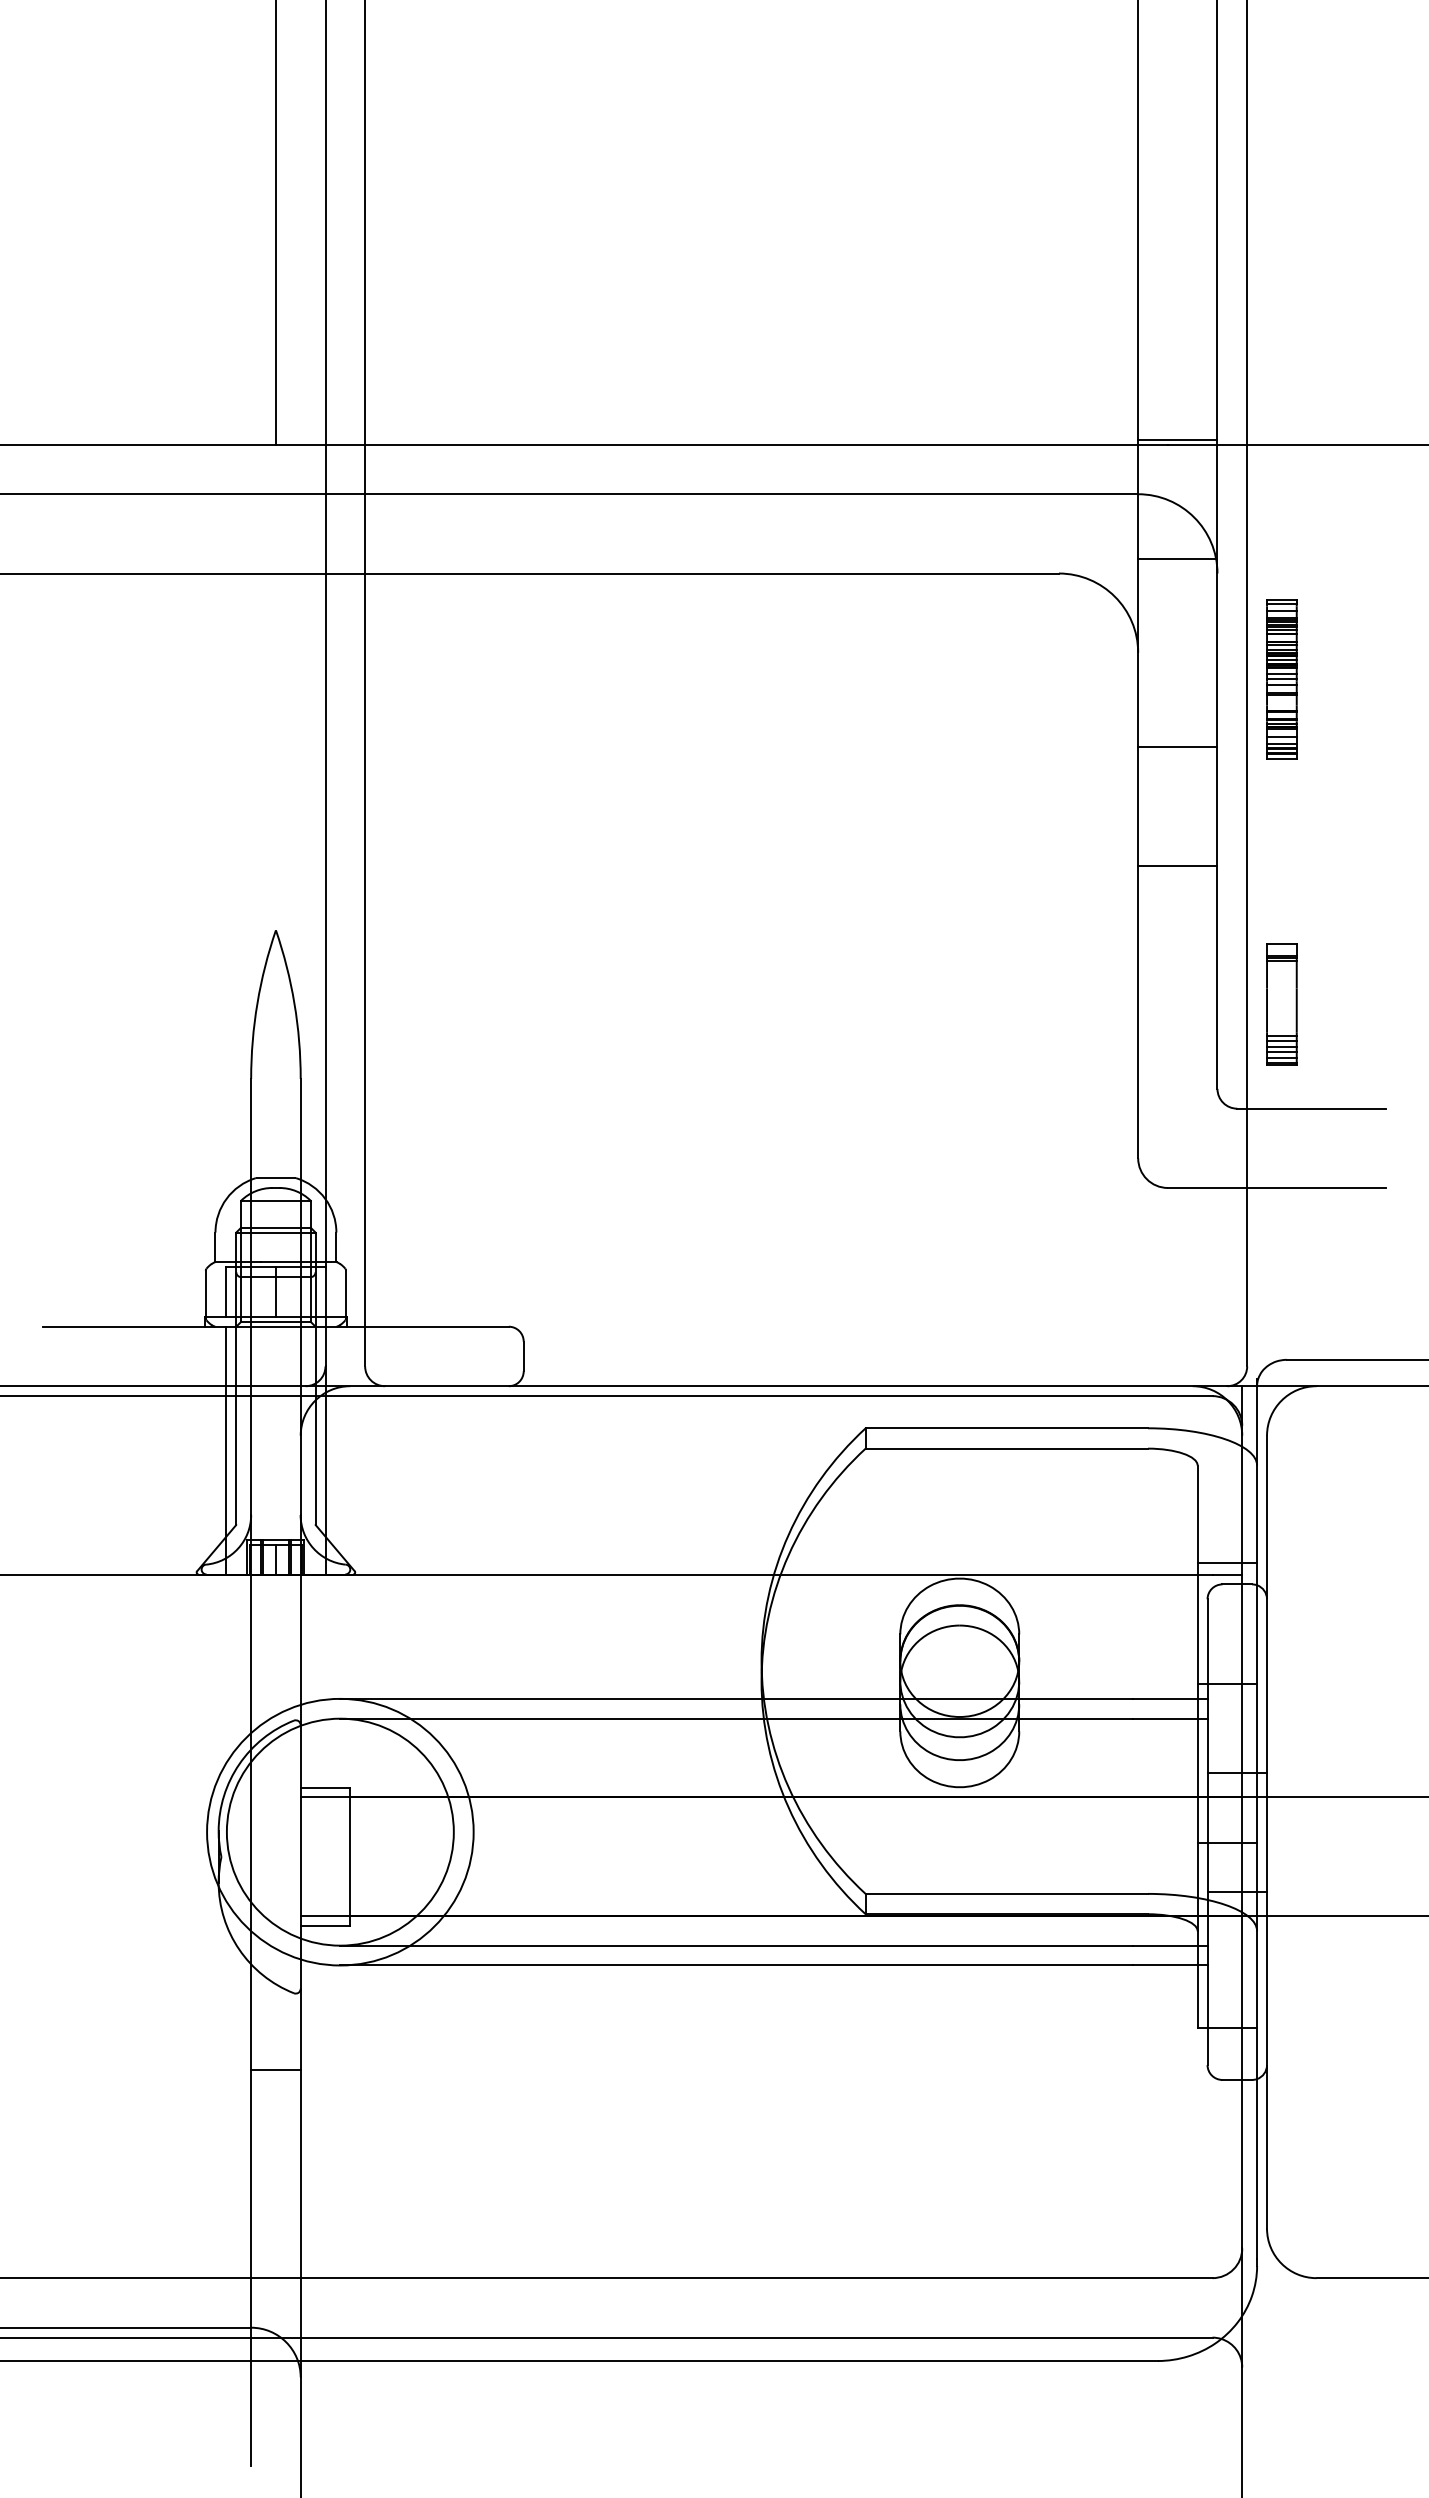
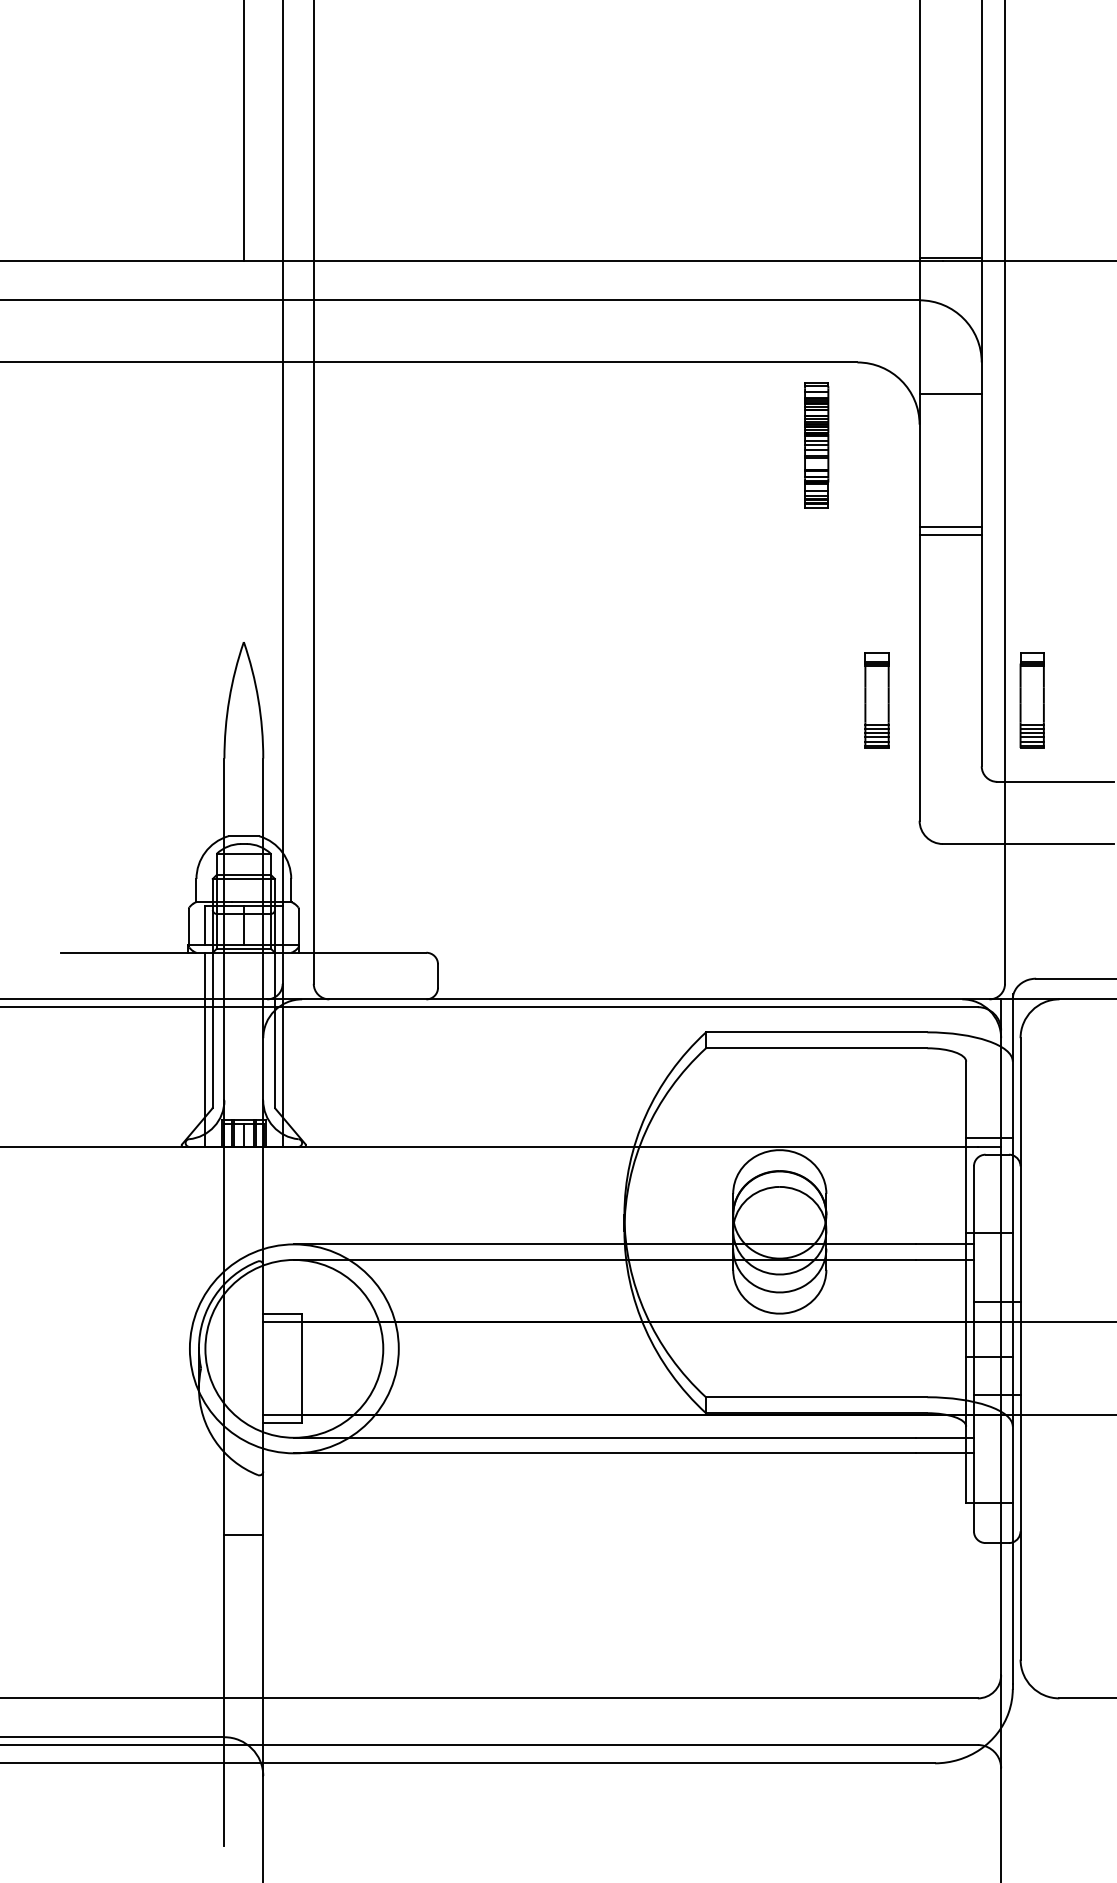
line: (1177, 559) -> (950, 394), moved
part: (1281, 679) -> (816, 445), moved
line: (1177, 746) -> (950, 534), moved
line: (1177, 865) -> (950, 527), moved
part: (1083, 1004) -> (876, 700), added

